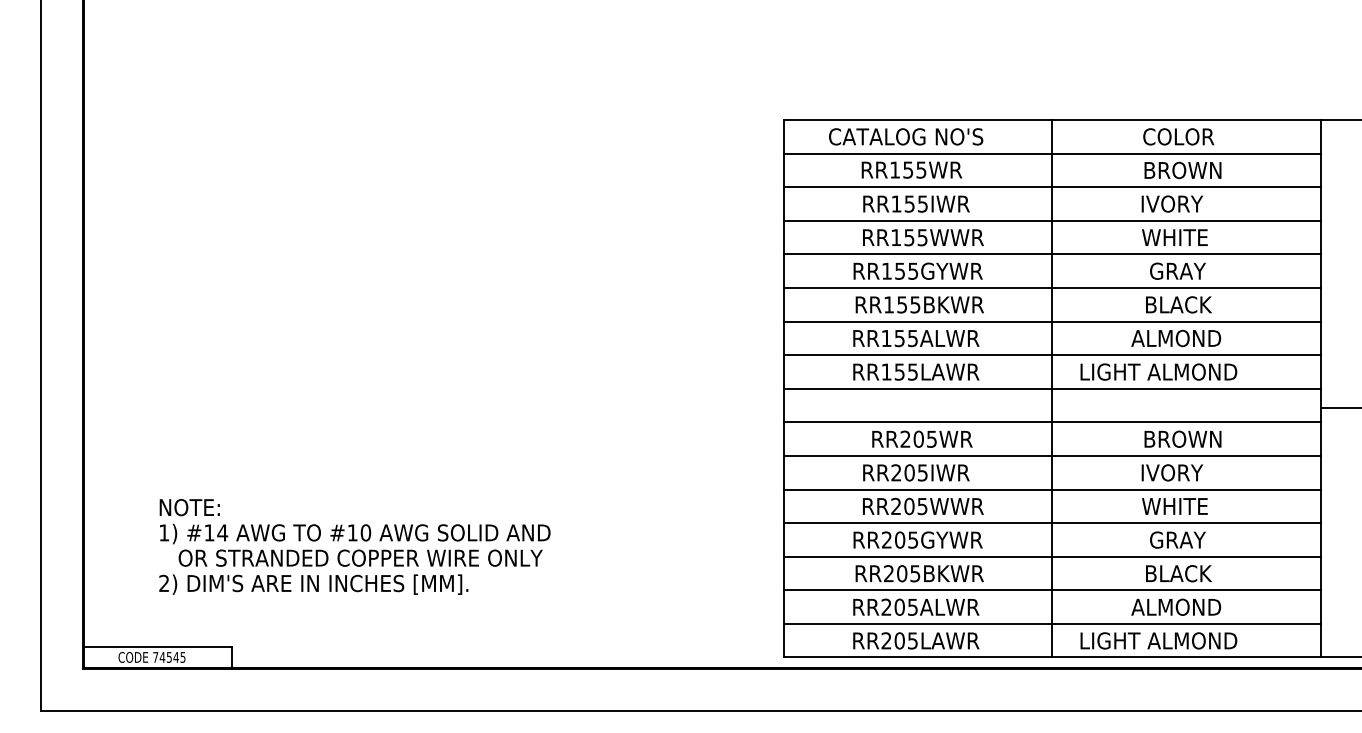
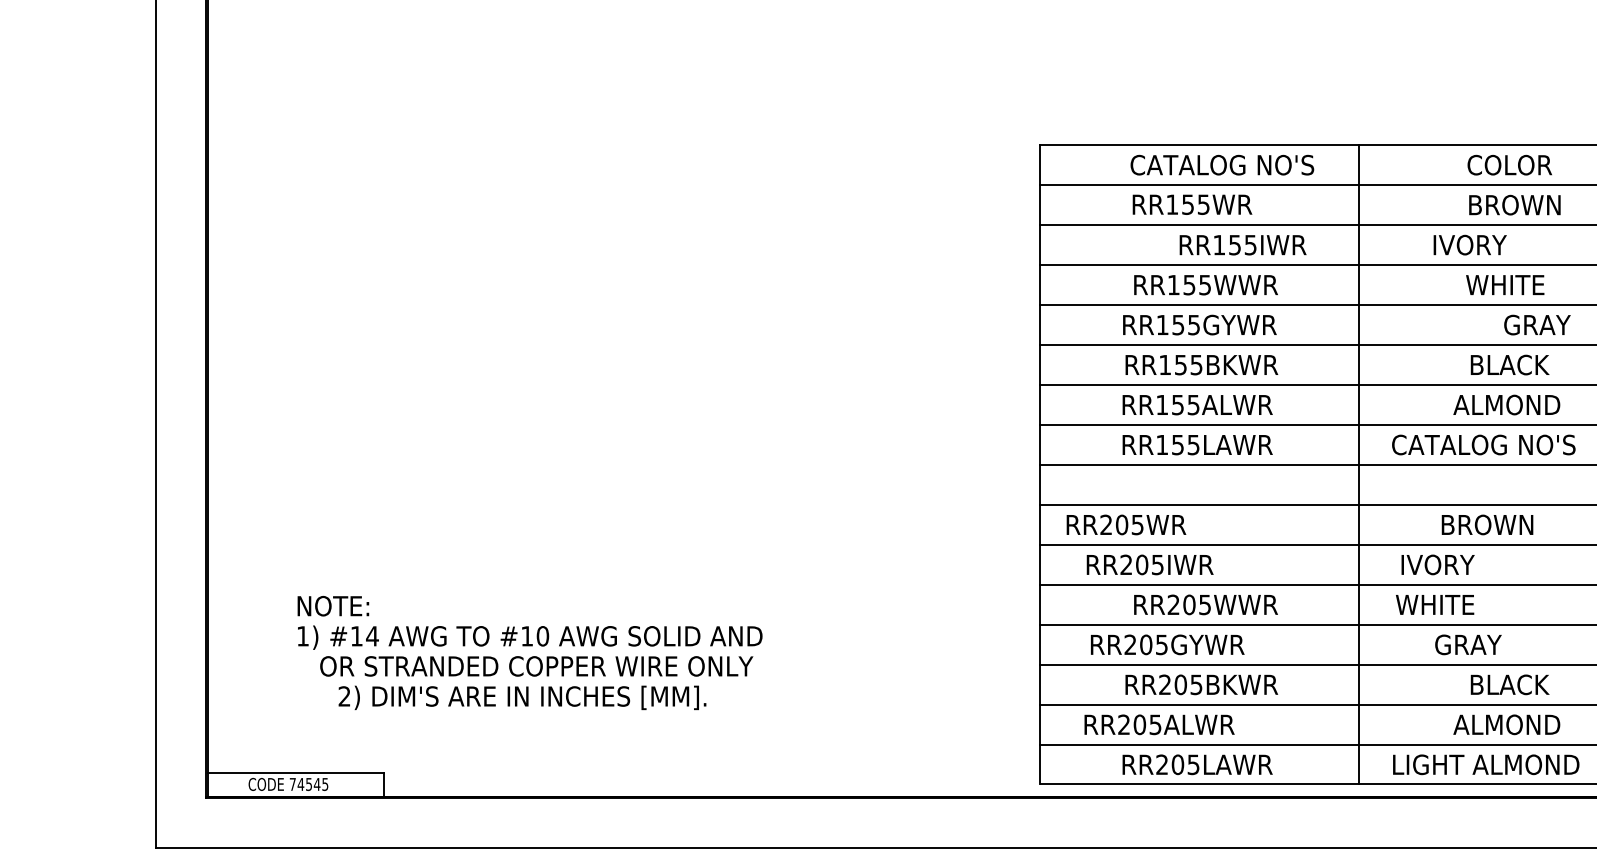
text: (906, 136) -> (1222, 164), moved
text: (916, 203) -> (1243, 244), moved
text: (1171, 203) -> (1469, 244), moved
text: (1177, 270) -> (1536, 324), moved
text: (1158, 371) -> (1485, 444), LIGHT ALMOND -> CATALOG NO'S
text: (922, 438) -> (1126, 524), moved
text: (1182, 438) -> (1486, 524), moved
text: (916, 472) -> (1150, 564), moved
text: (1172, 472) -> (1438, 564), moved
text: (1174, 506) -> (1434, 604), moved
text: (917, 539) -> (1166, 644), moved
text: (1177, 539) -> (1467, 644), moved
text: (313, 584) -> (522, 697), moved
text: (916, 606) -> (1159, 723), moved

